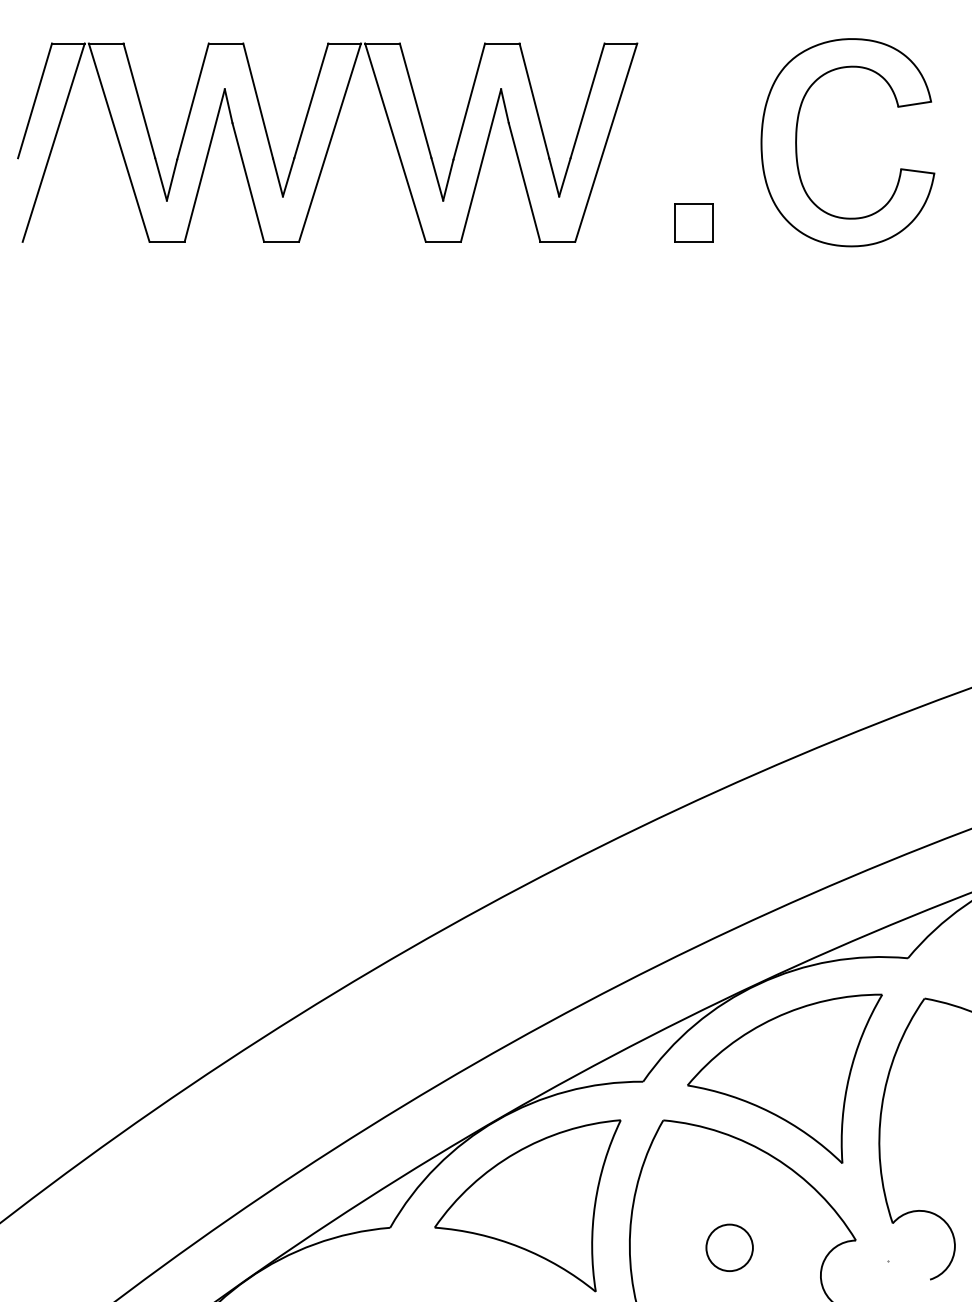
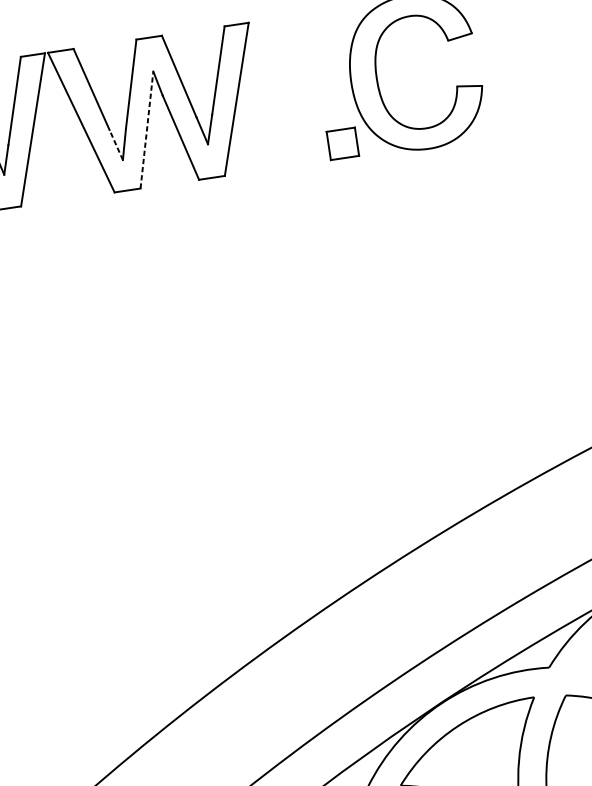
line: (481, 165) -> (147, 129), solid -> dashed
line: (437, 178) -> (116, 144), solid -> dashed
part: (693, 222) -> (342, 143), moved

